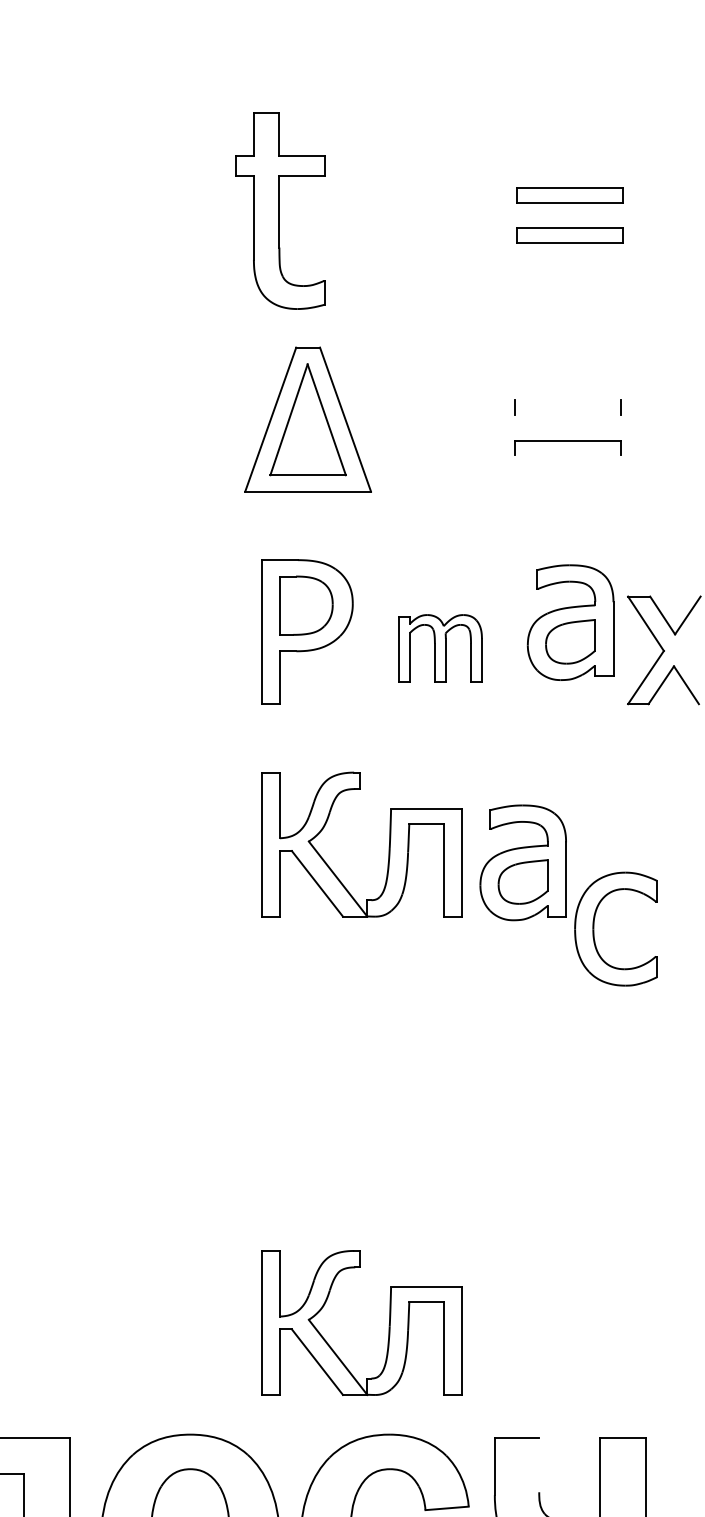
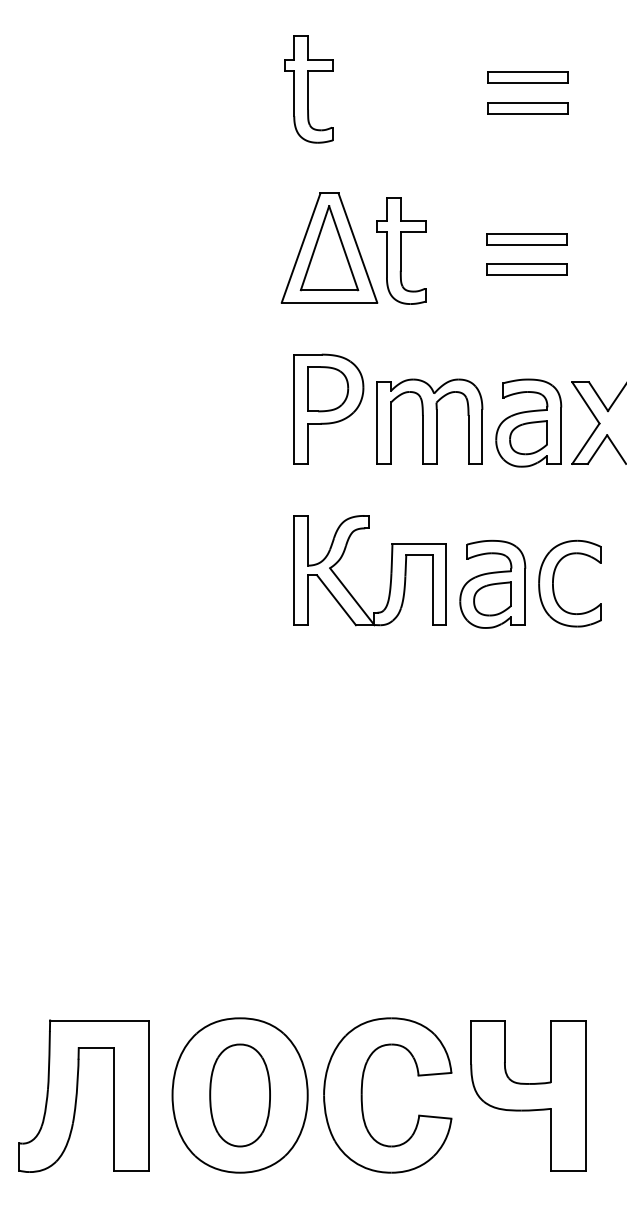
part: (280, 210) -> (308, 89), size x0.71
line: (567, 400) -> (526, 233), added
line: (567, 414) -> (526, 244), added
part: (402, 422) -> (401, 250), added
line: (567, 455) -> (526, 275), added
part: (570, 621) -> (528, 422), moved
part: (439, 648) -> (429, 421), size x1.67
part: (595, 922) -> (554, 578), moved
part: (388, 1322) -> (390, 933), removed
line: (538, 1465) -> (504, 1041), added

